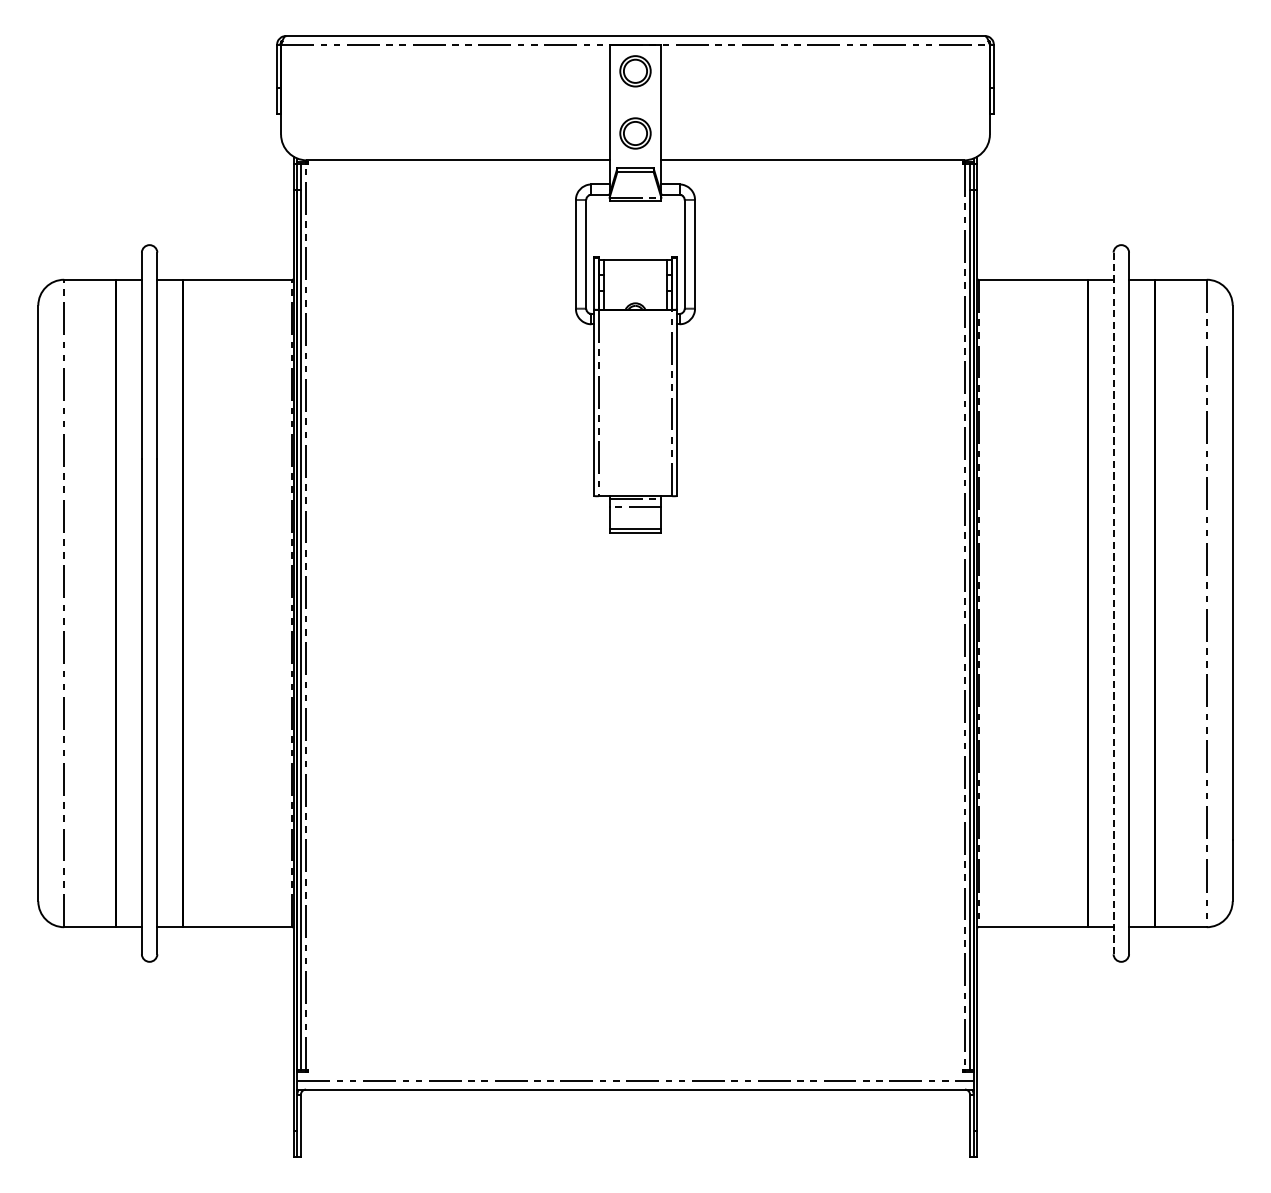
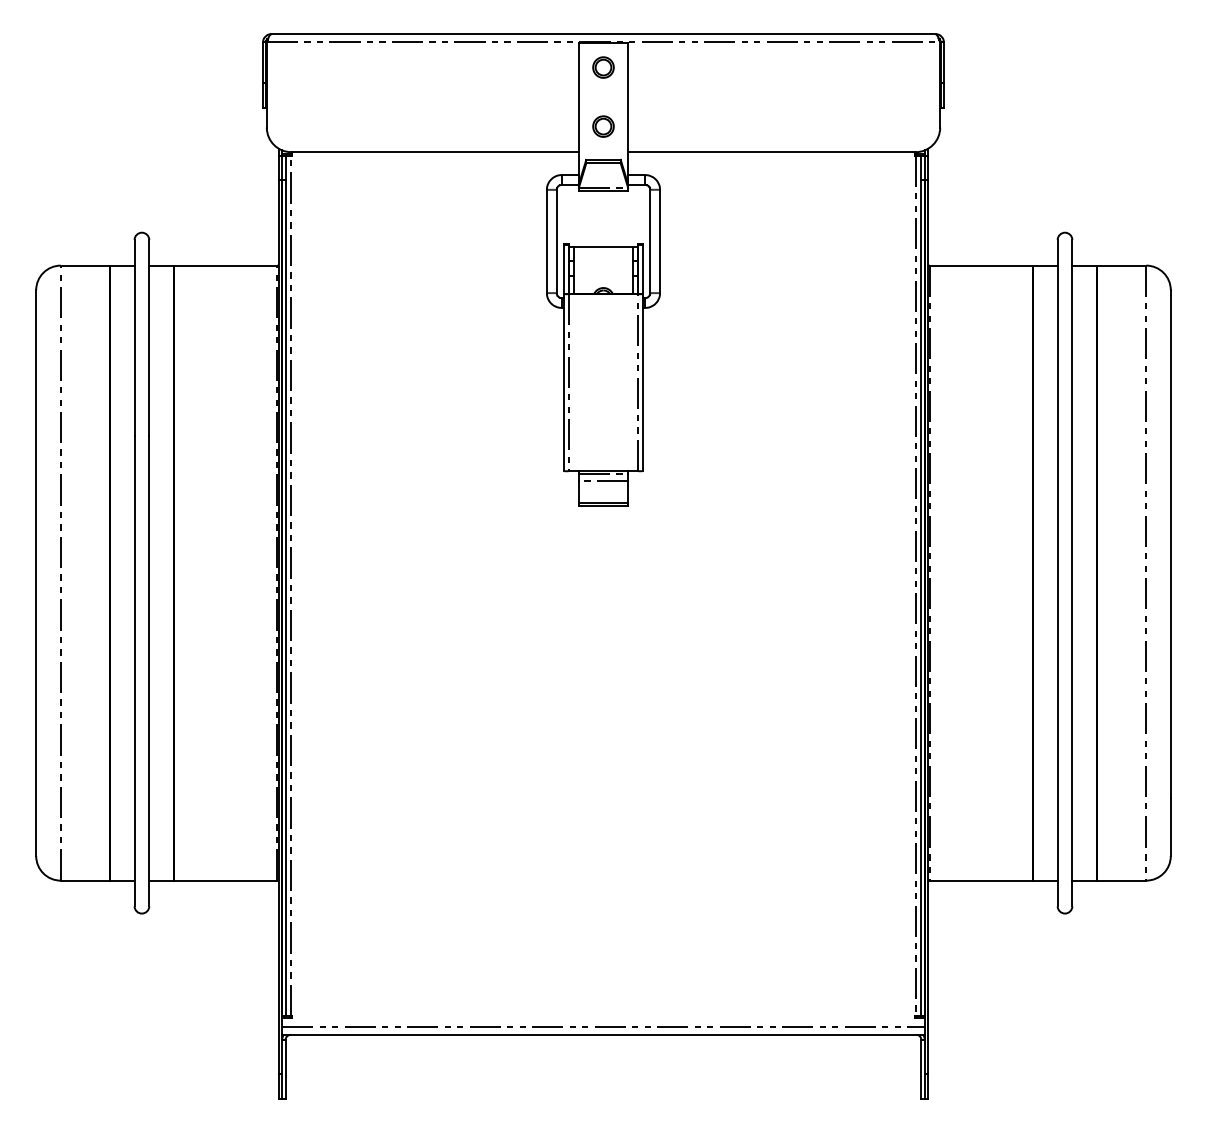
part: (635, 71) -> (603, 67), size x0.71
part: (635, 133) -> (603, 126), size x0.71
line: (1113, 602) -> (1057, 572), dashed -> solid

